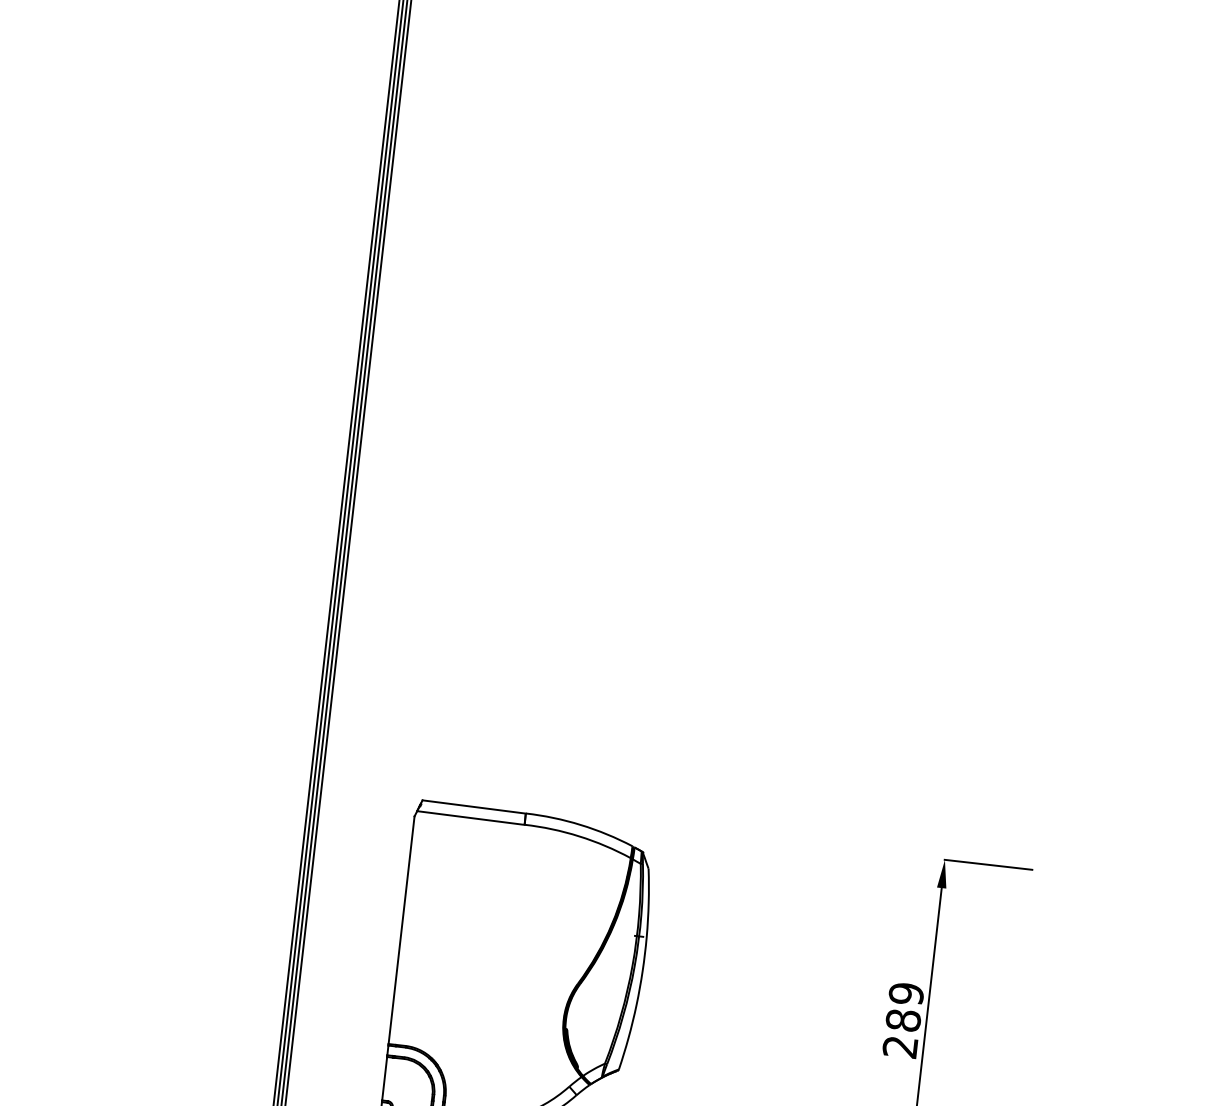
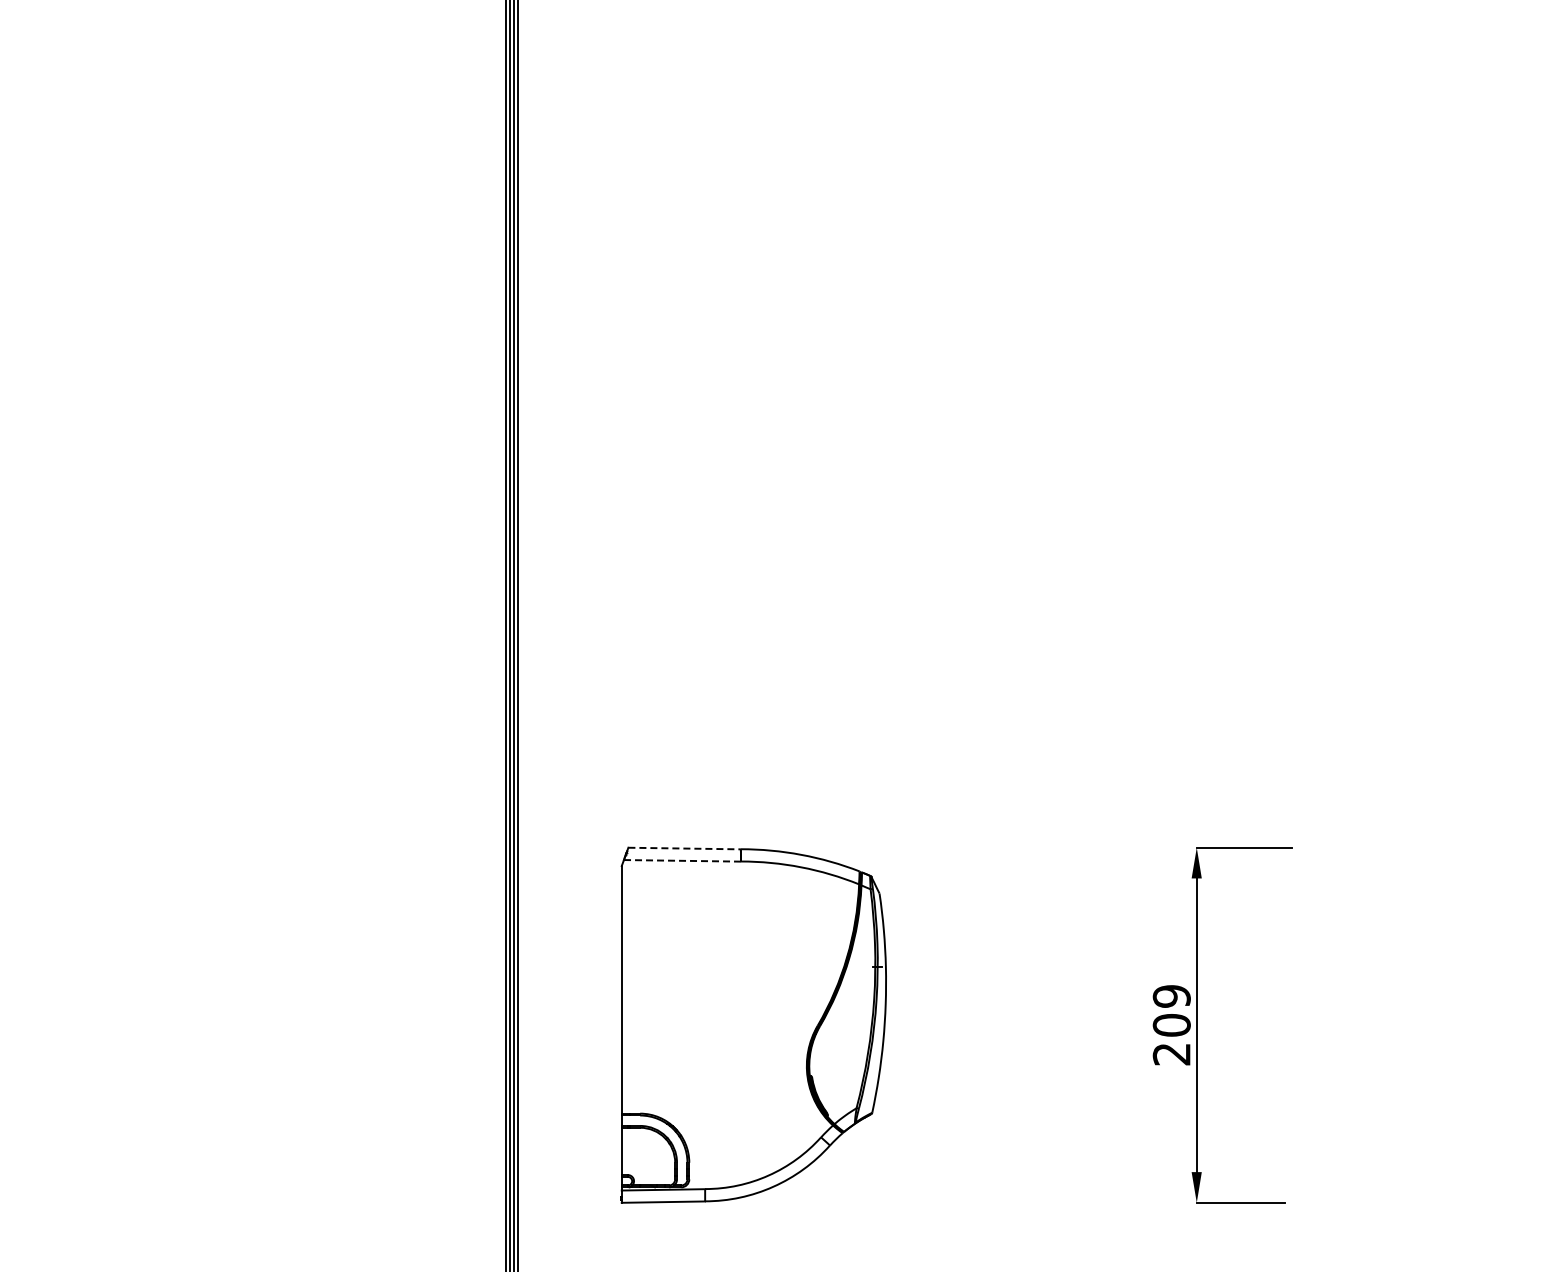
line: (474, 807) -> (685, 848), solid -> dashed
line: (470, 817) -> (682, 860), solid -> dashed
text: (903, 1020) -> (1171, 1025), 289 -> 209

